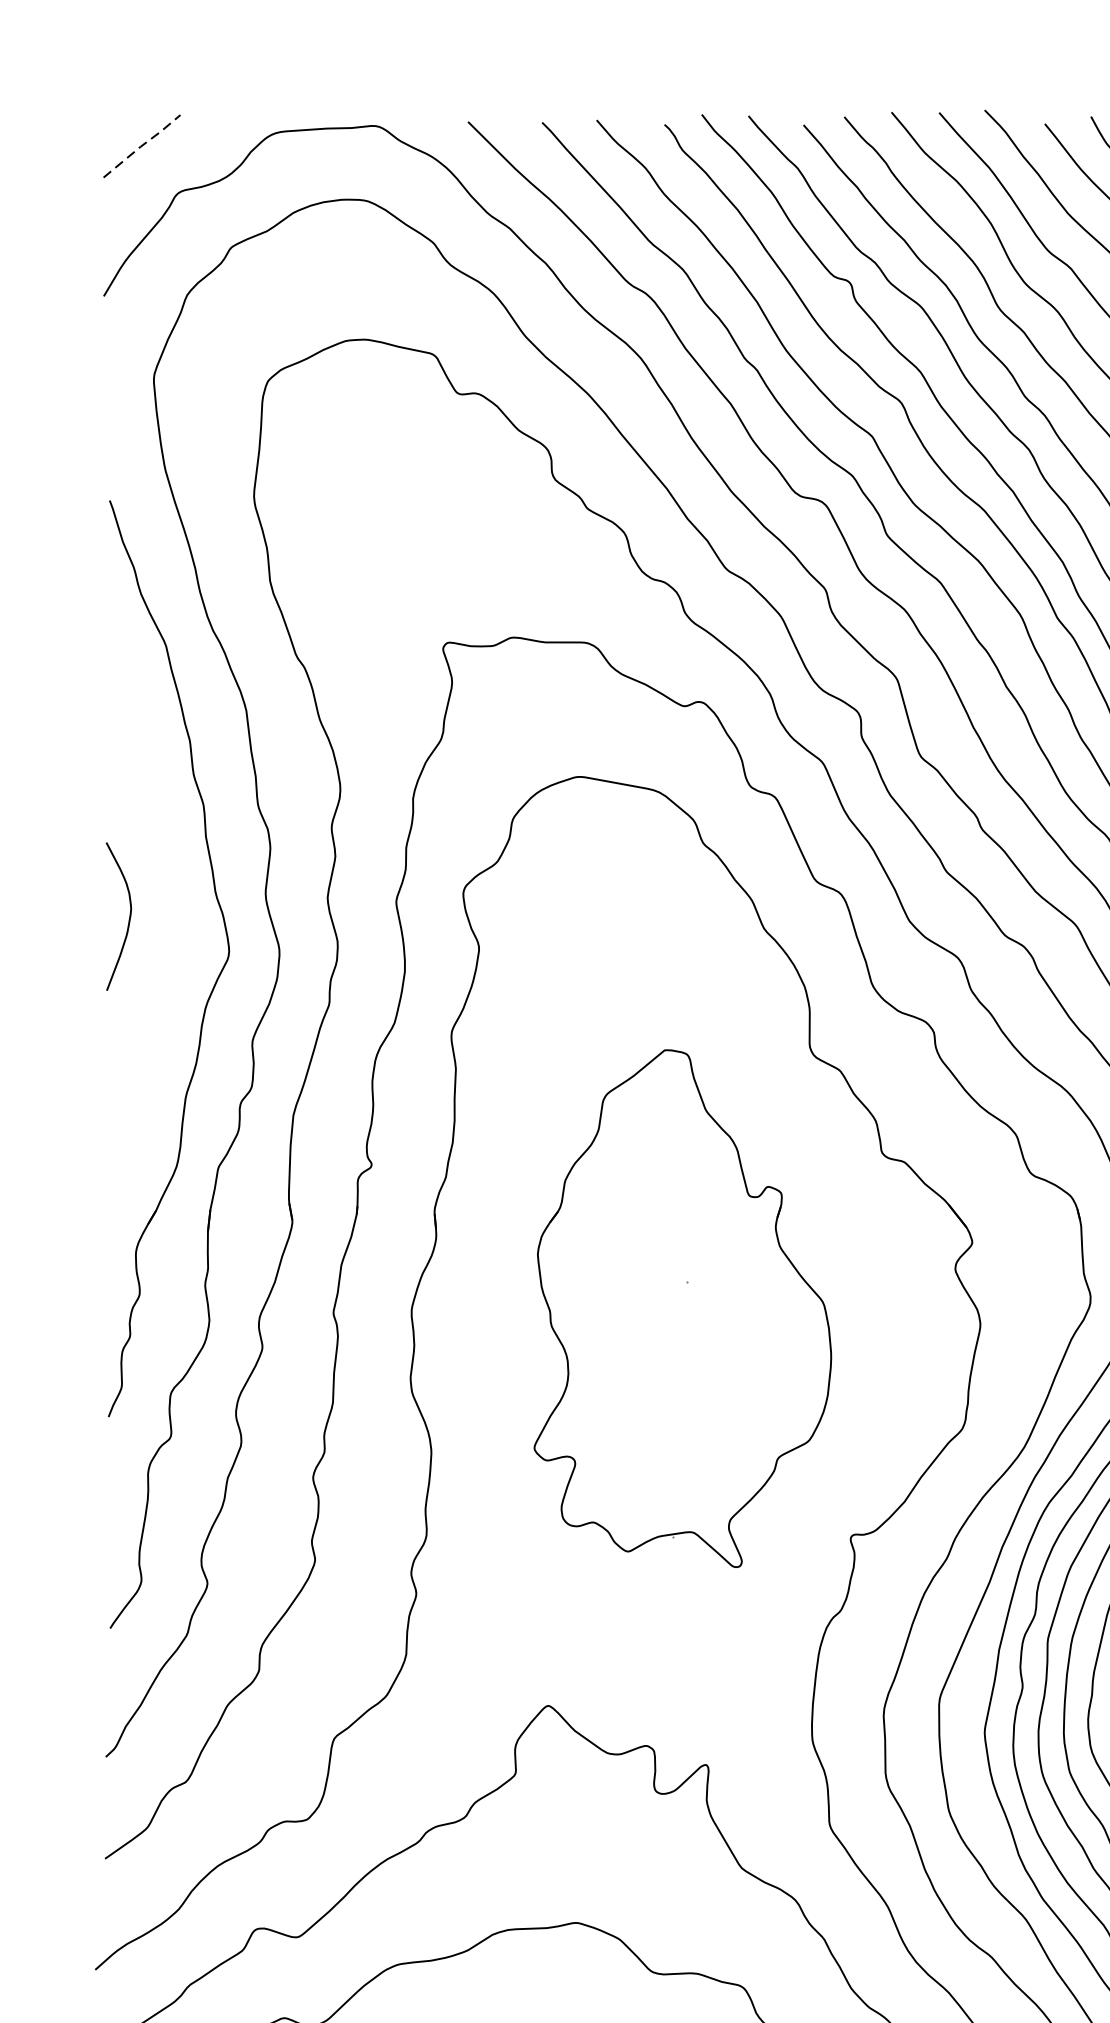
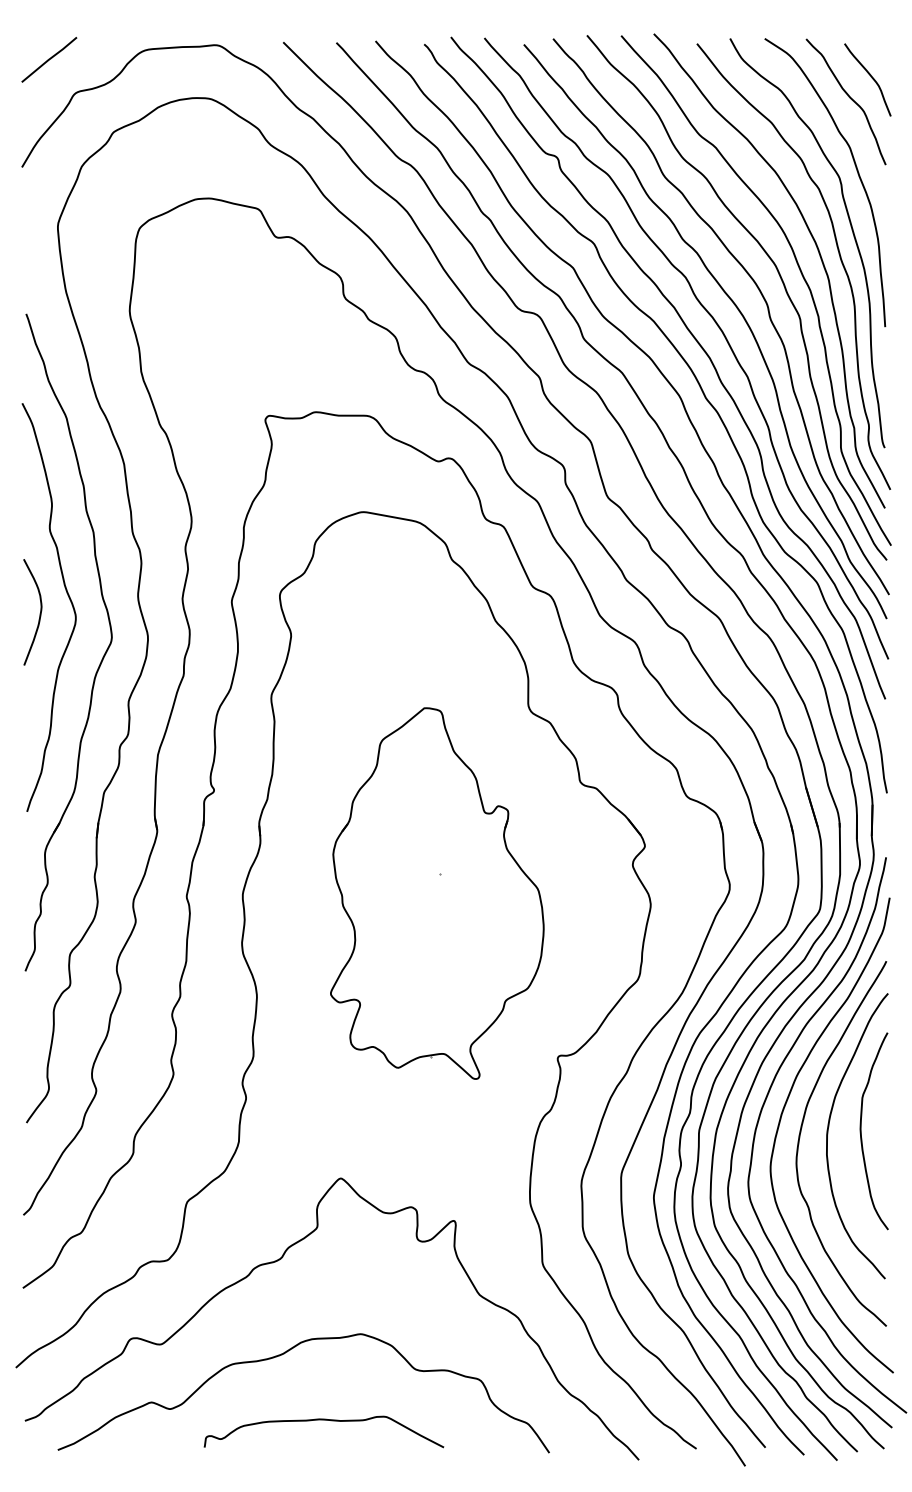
line: (142, 145) -> (49, 59), dashed -> solid
curve: (170, 900) -> (69, 600), added

